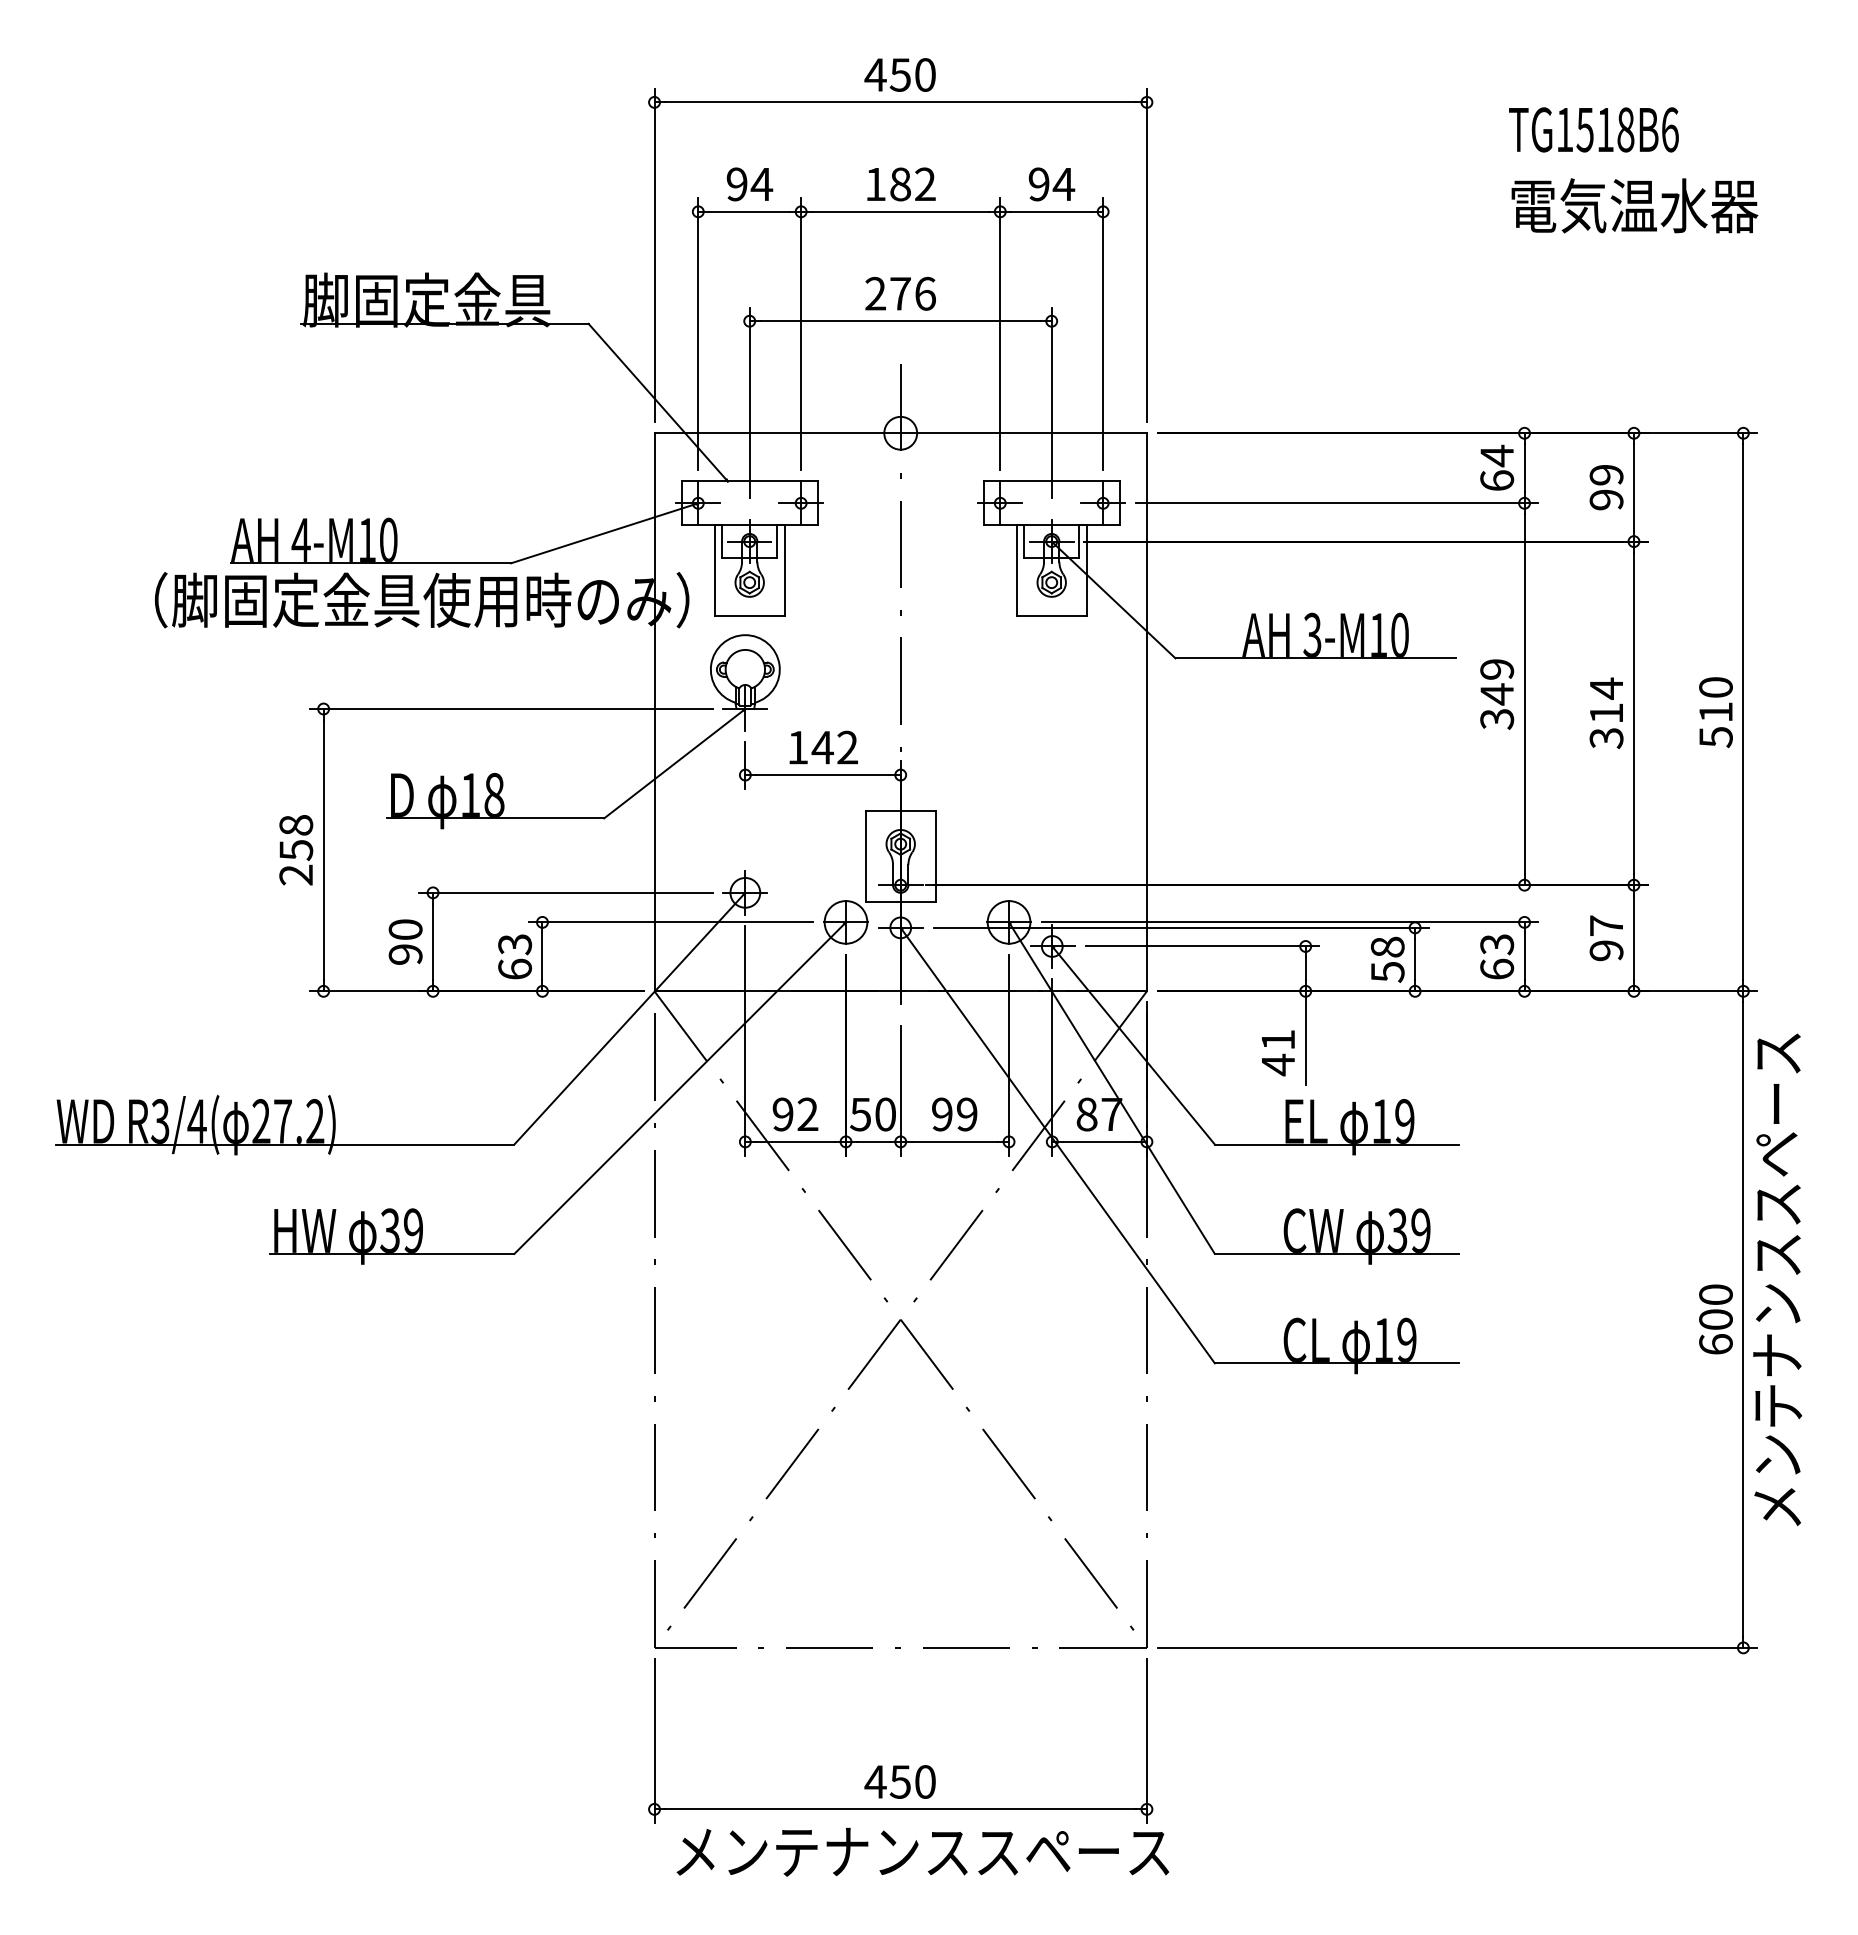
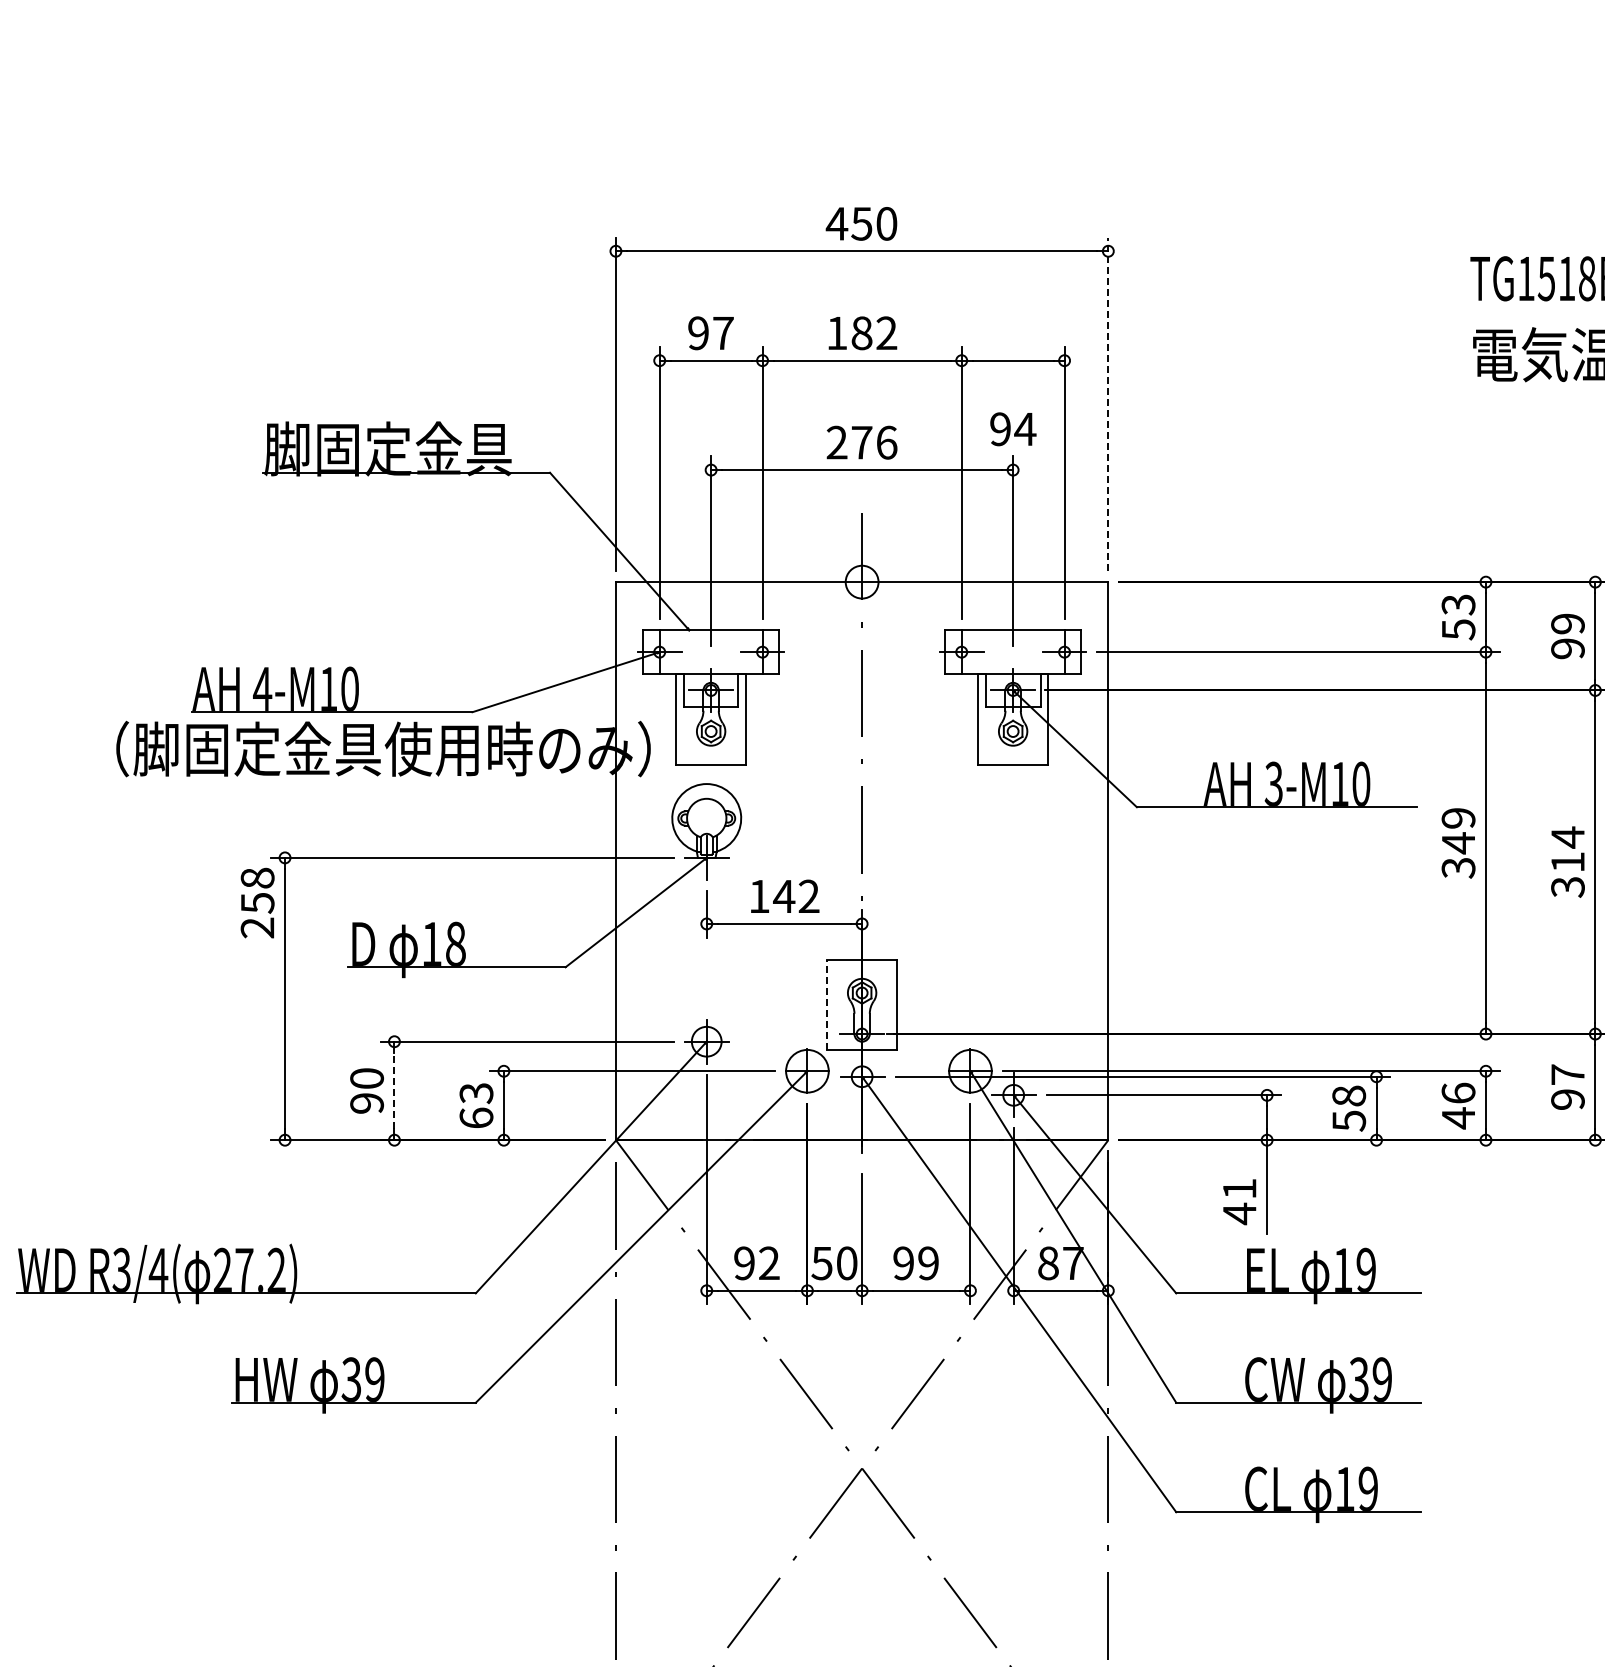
text: (761, 184) -> (722, 333), 94 -> 97
text: (1051, 184) -> (1012, 429), moved
line: (1146, 255) -> (1107, 404), solid -> dashed
text: (1497, 467) -> (1458, 616), 64 -> 53
text: (296, 850) -> (257, 903), moved
line: (865, 855) -> (826, 1004), solid -> dashed
line: (433, 941) -> (394, 1090), solid -> dashed
text: (1497, 957) -> (1458, 1106), 63 -> 46

